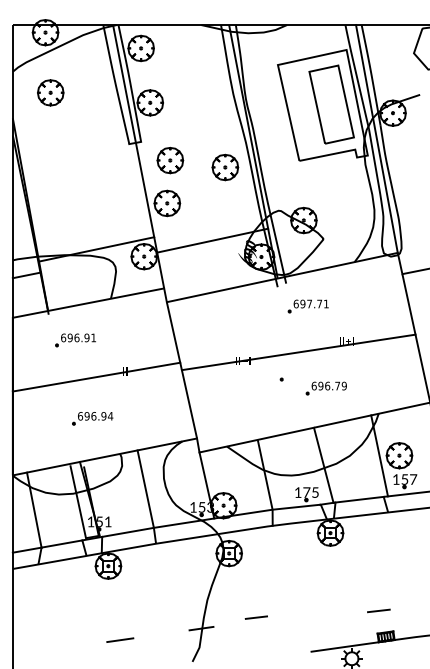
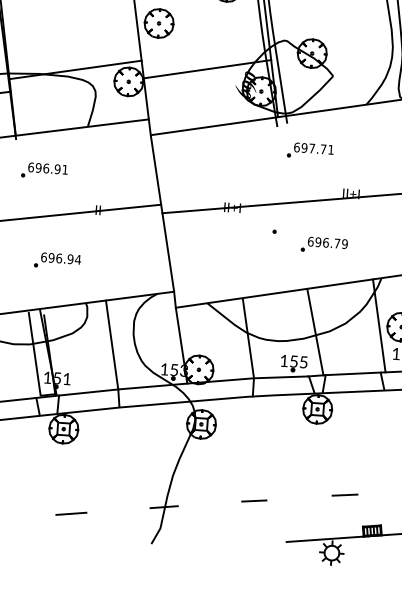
text: (306, 492) -> (293, 361), 175 -> 155
line: (378, 610) -> (344, 494), moved
line: (255, 617) -> (253, 500), moved

